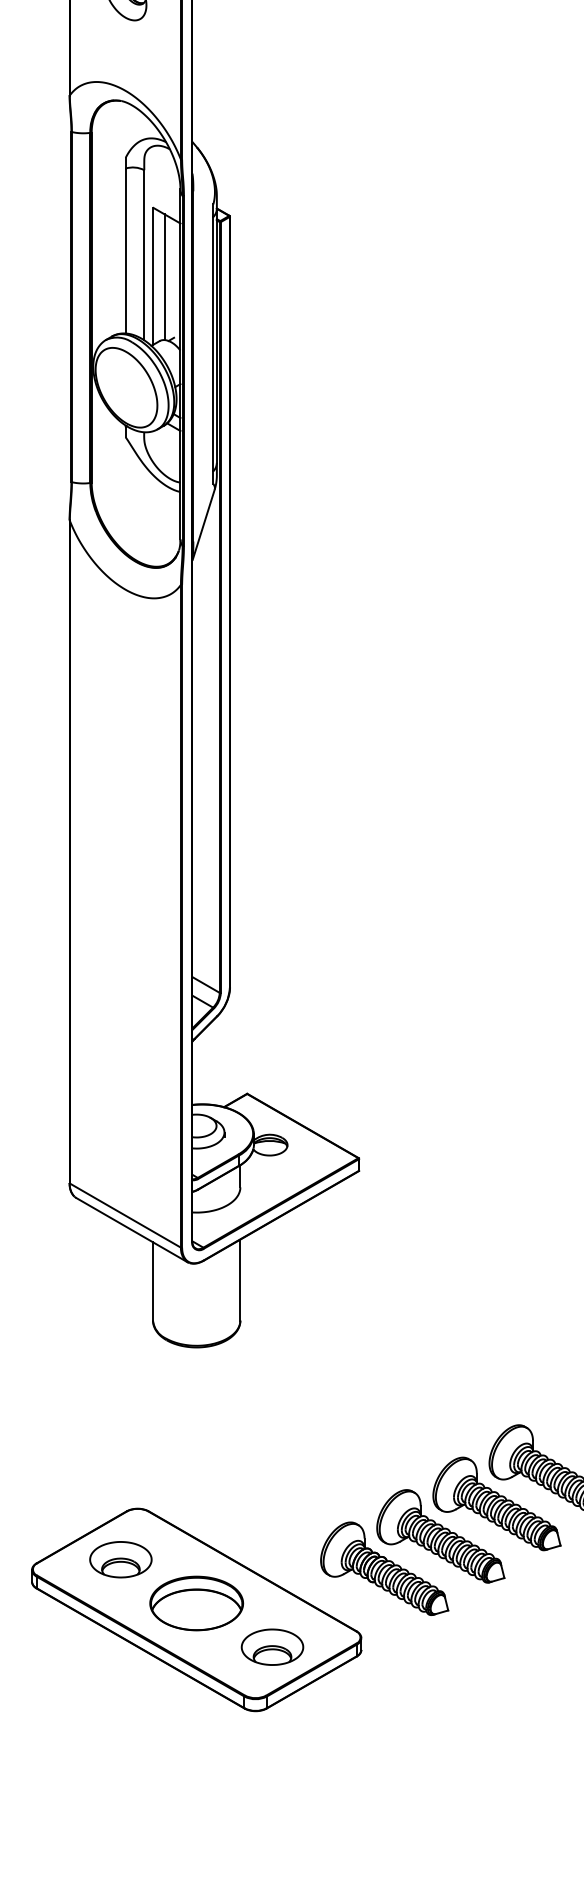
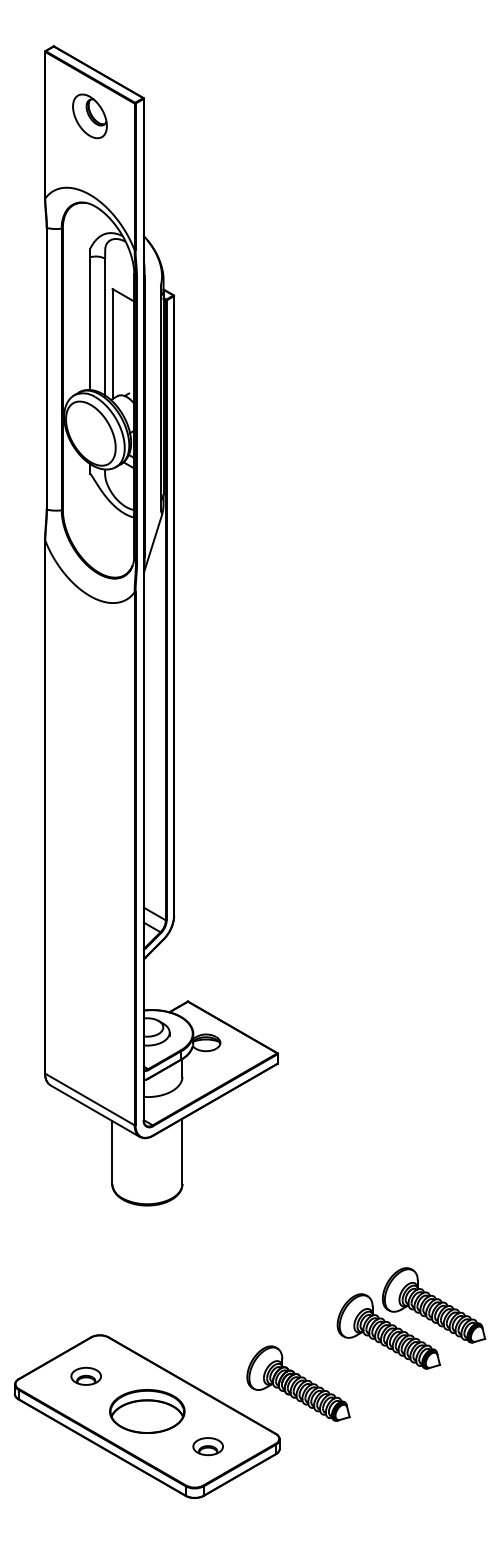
line: (164, 276) -> (121, 344), removed
part: (440, 1536) -> (343, 1357), removed
part: (119, 1559) -> (85, 1376), size x0.6
part: (271, 1647) -> (207, 1446), size x0.6

